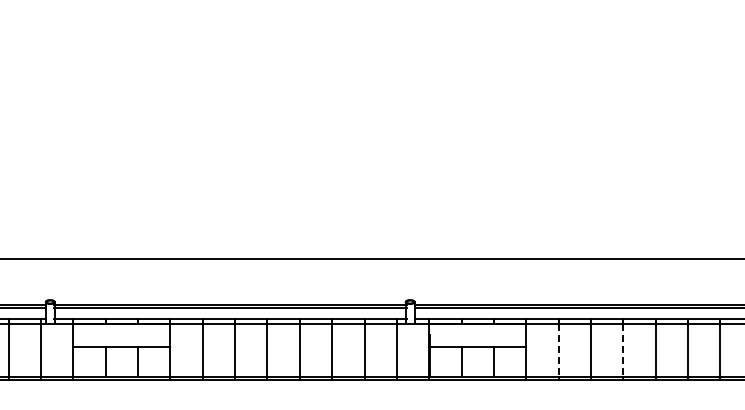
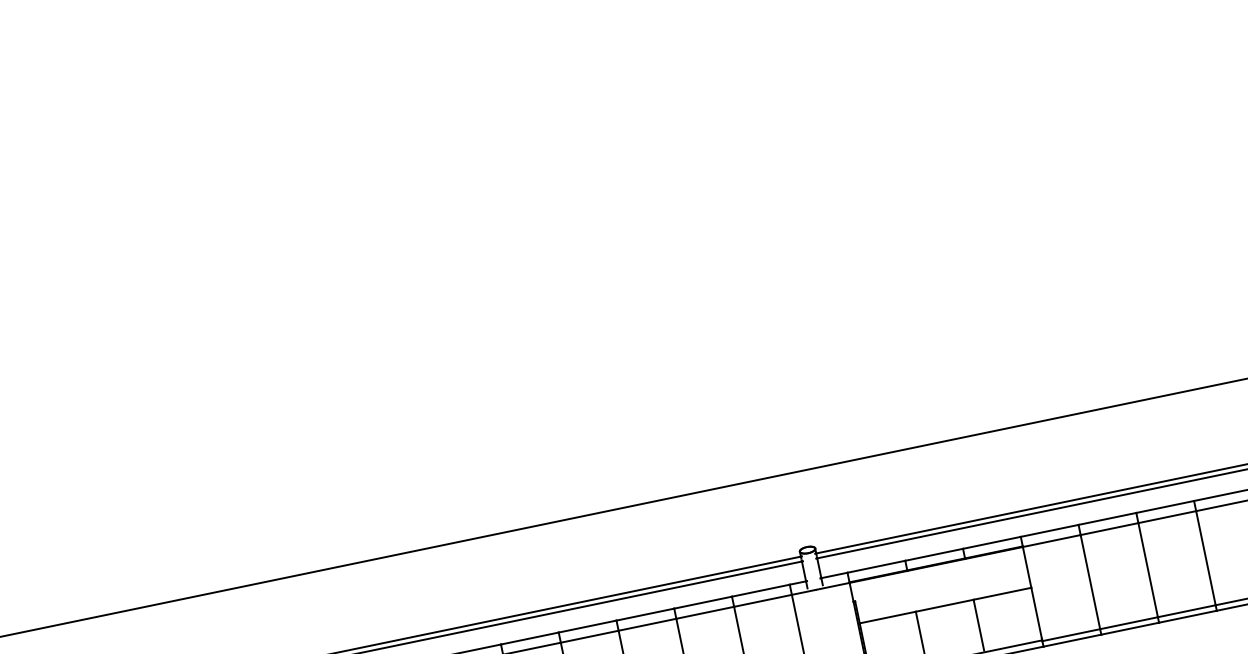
line: (558, 351) -> (1090, 583), dashed -> solid
line: (623, 351) -> (1206, 559), dashed -> solid

